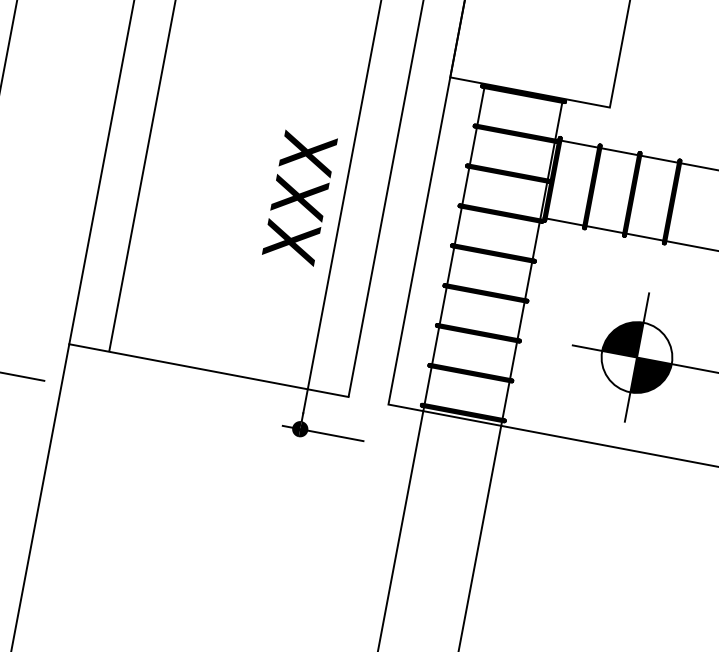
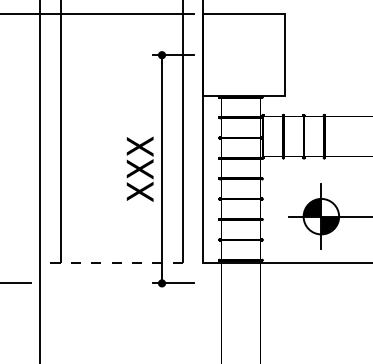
line: (208, 371) -> (111, 263), solid -> dashed

